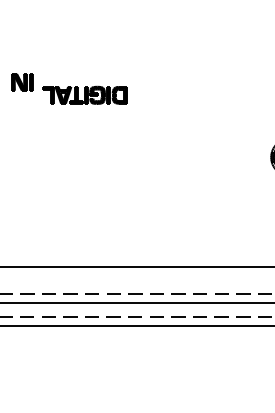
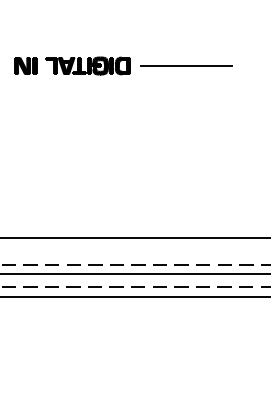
part: (22, 82) -> (25, 66), moved
line: (183, 94) -> (186, 65), added

